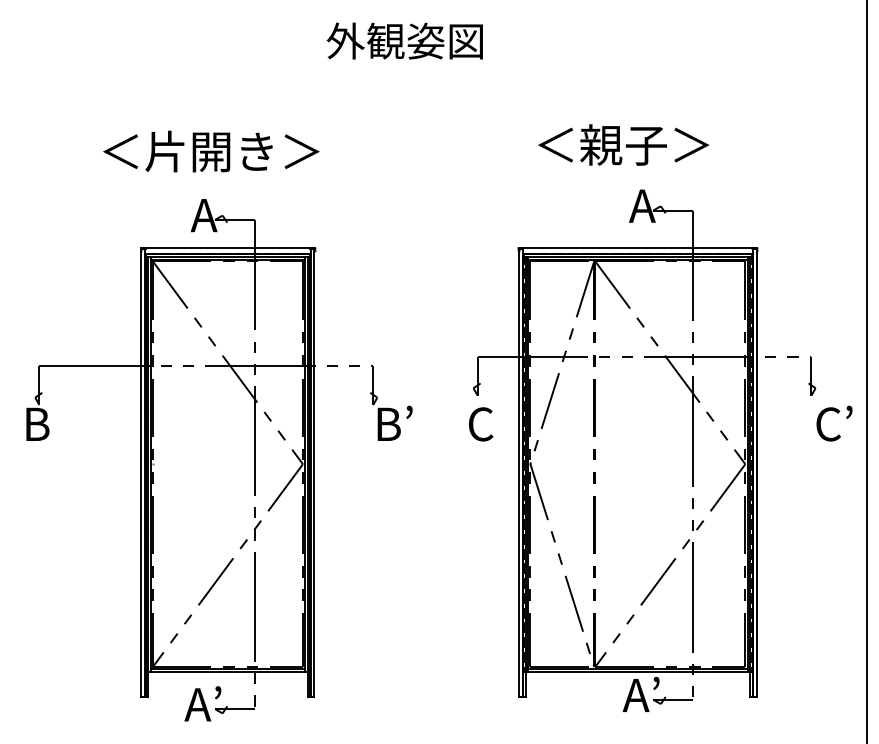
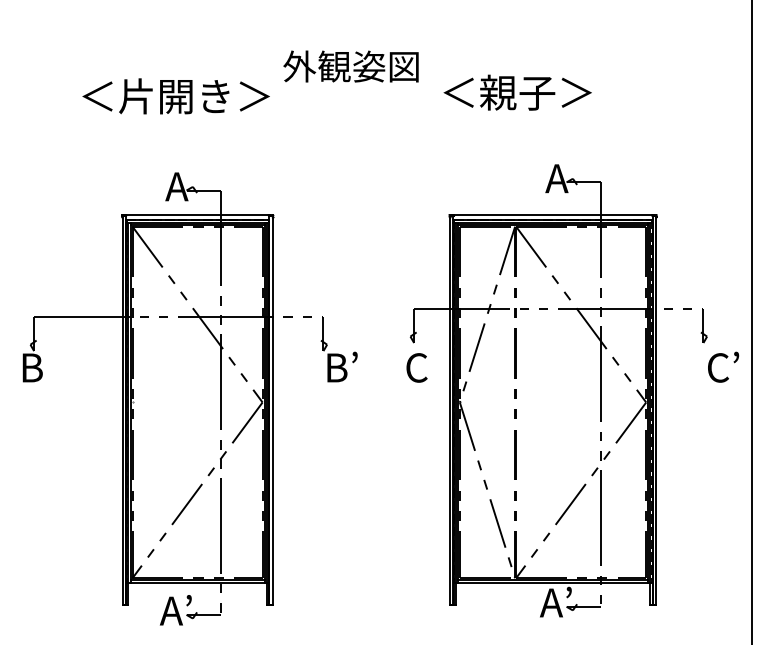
text: (404, 41) -> (350, 66), moved
text: (623, 144) -> (517, 92), moved
text: (210, 151) -> (175, 96), moved

